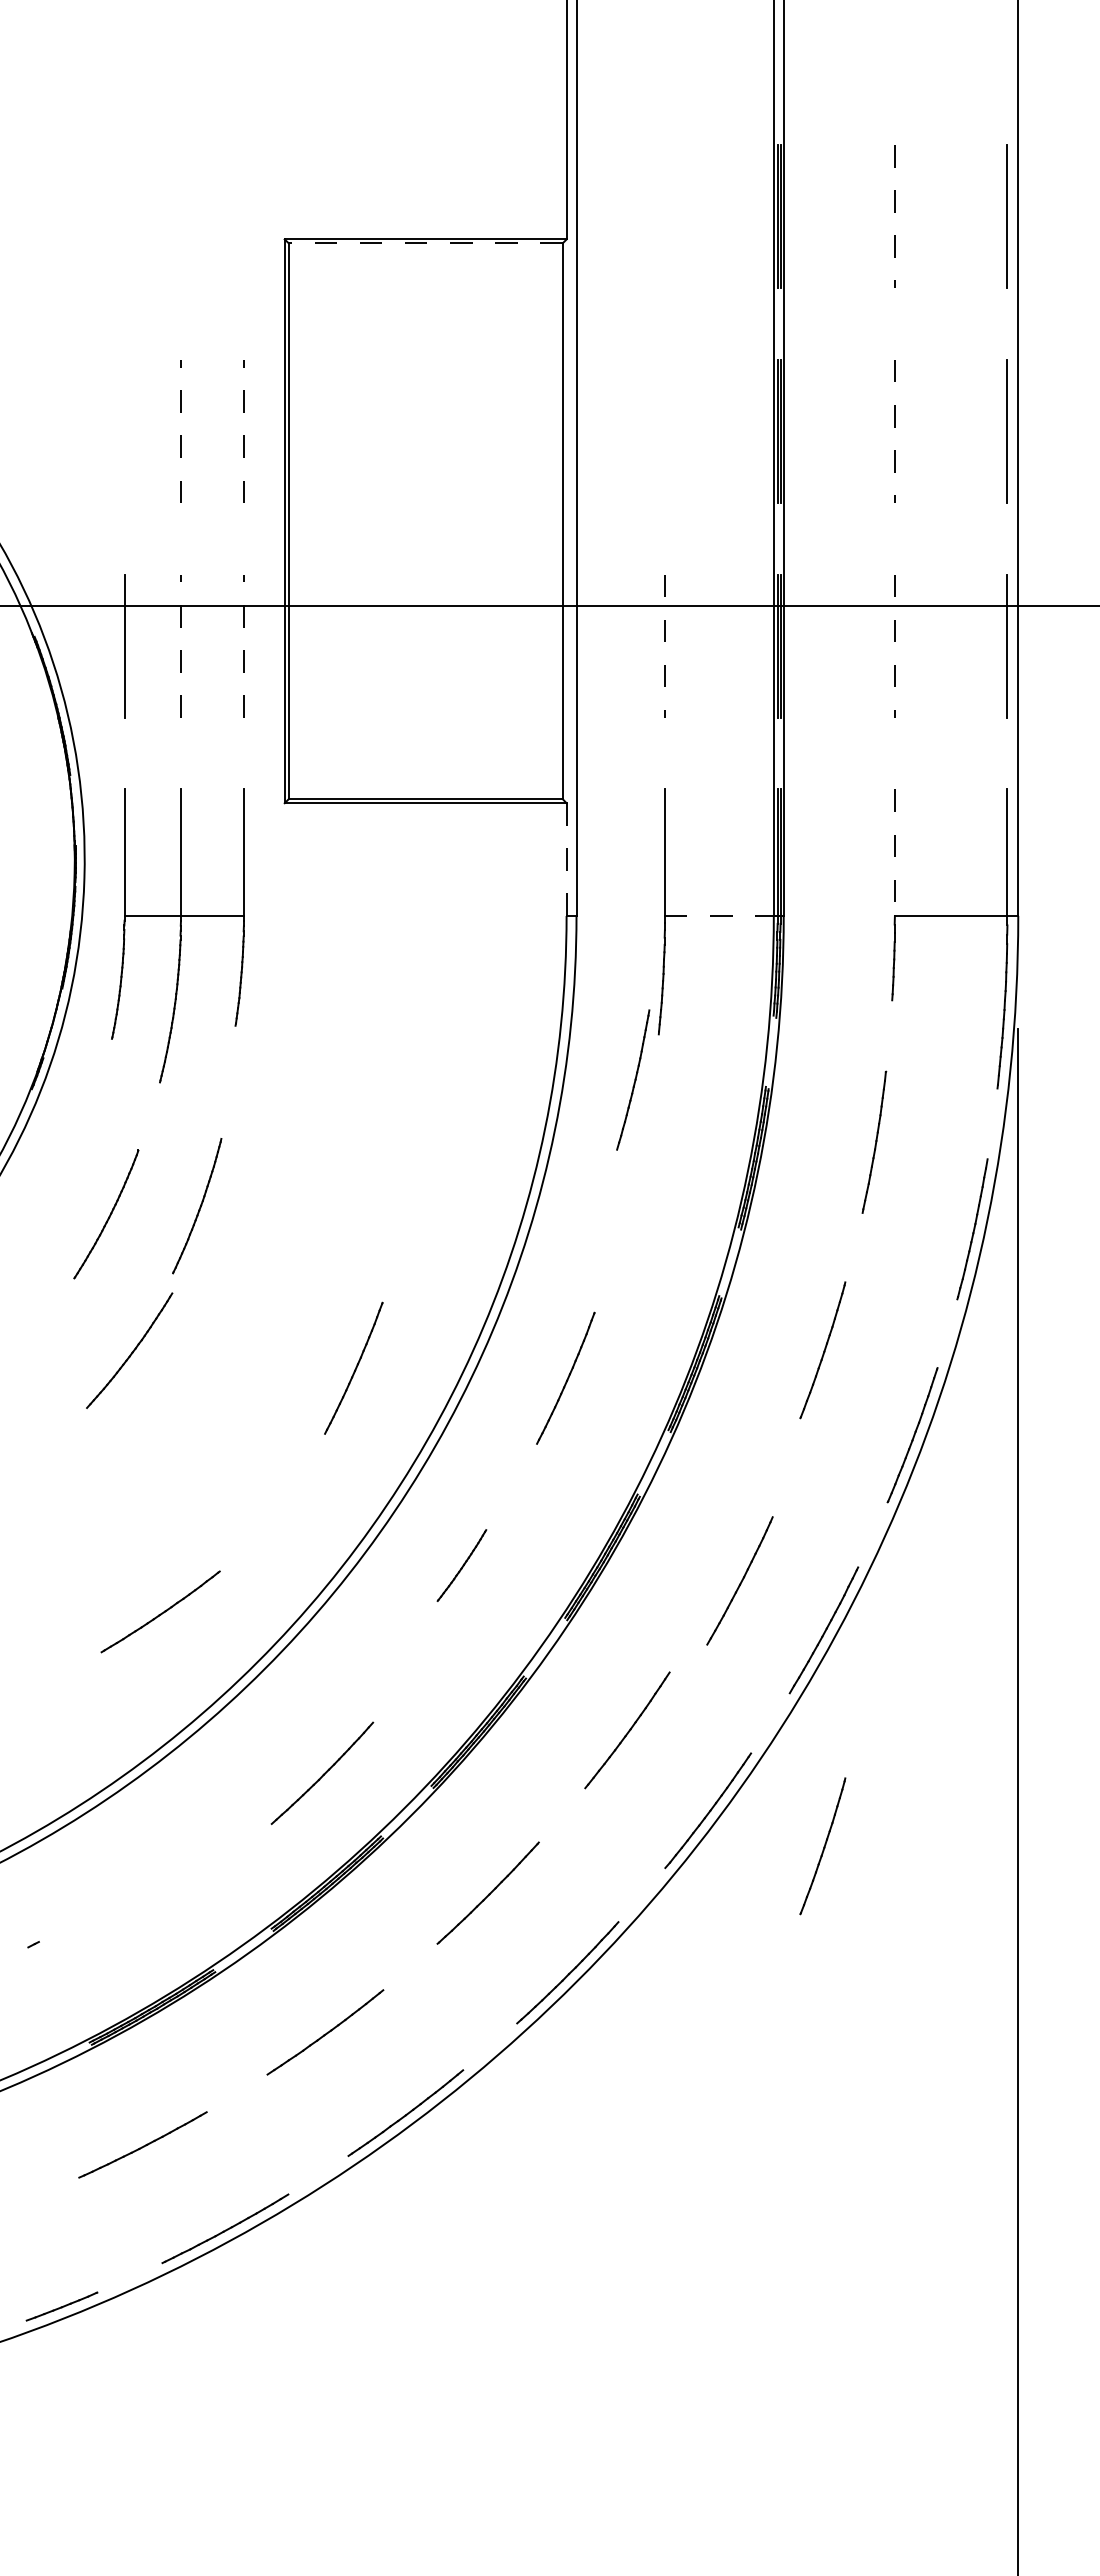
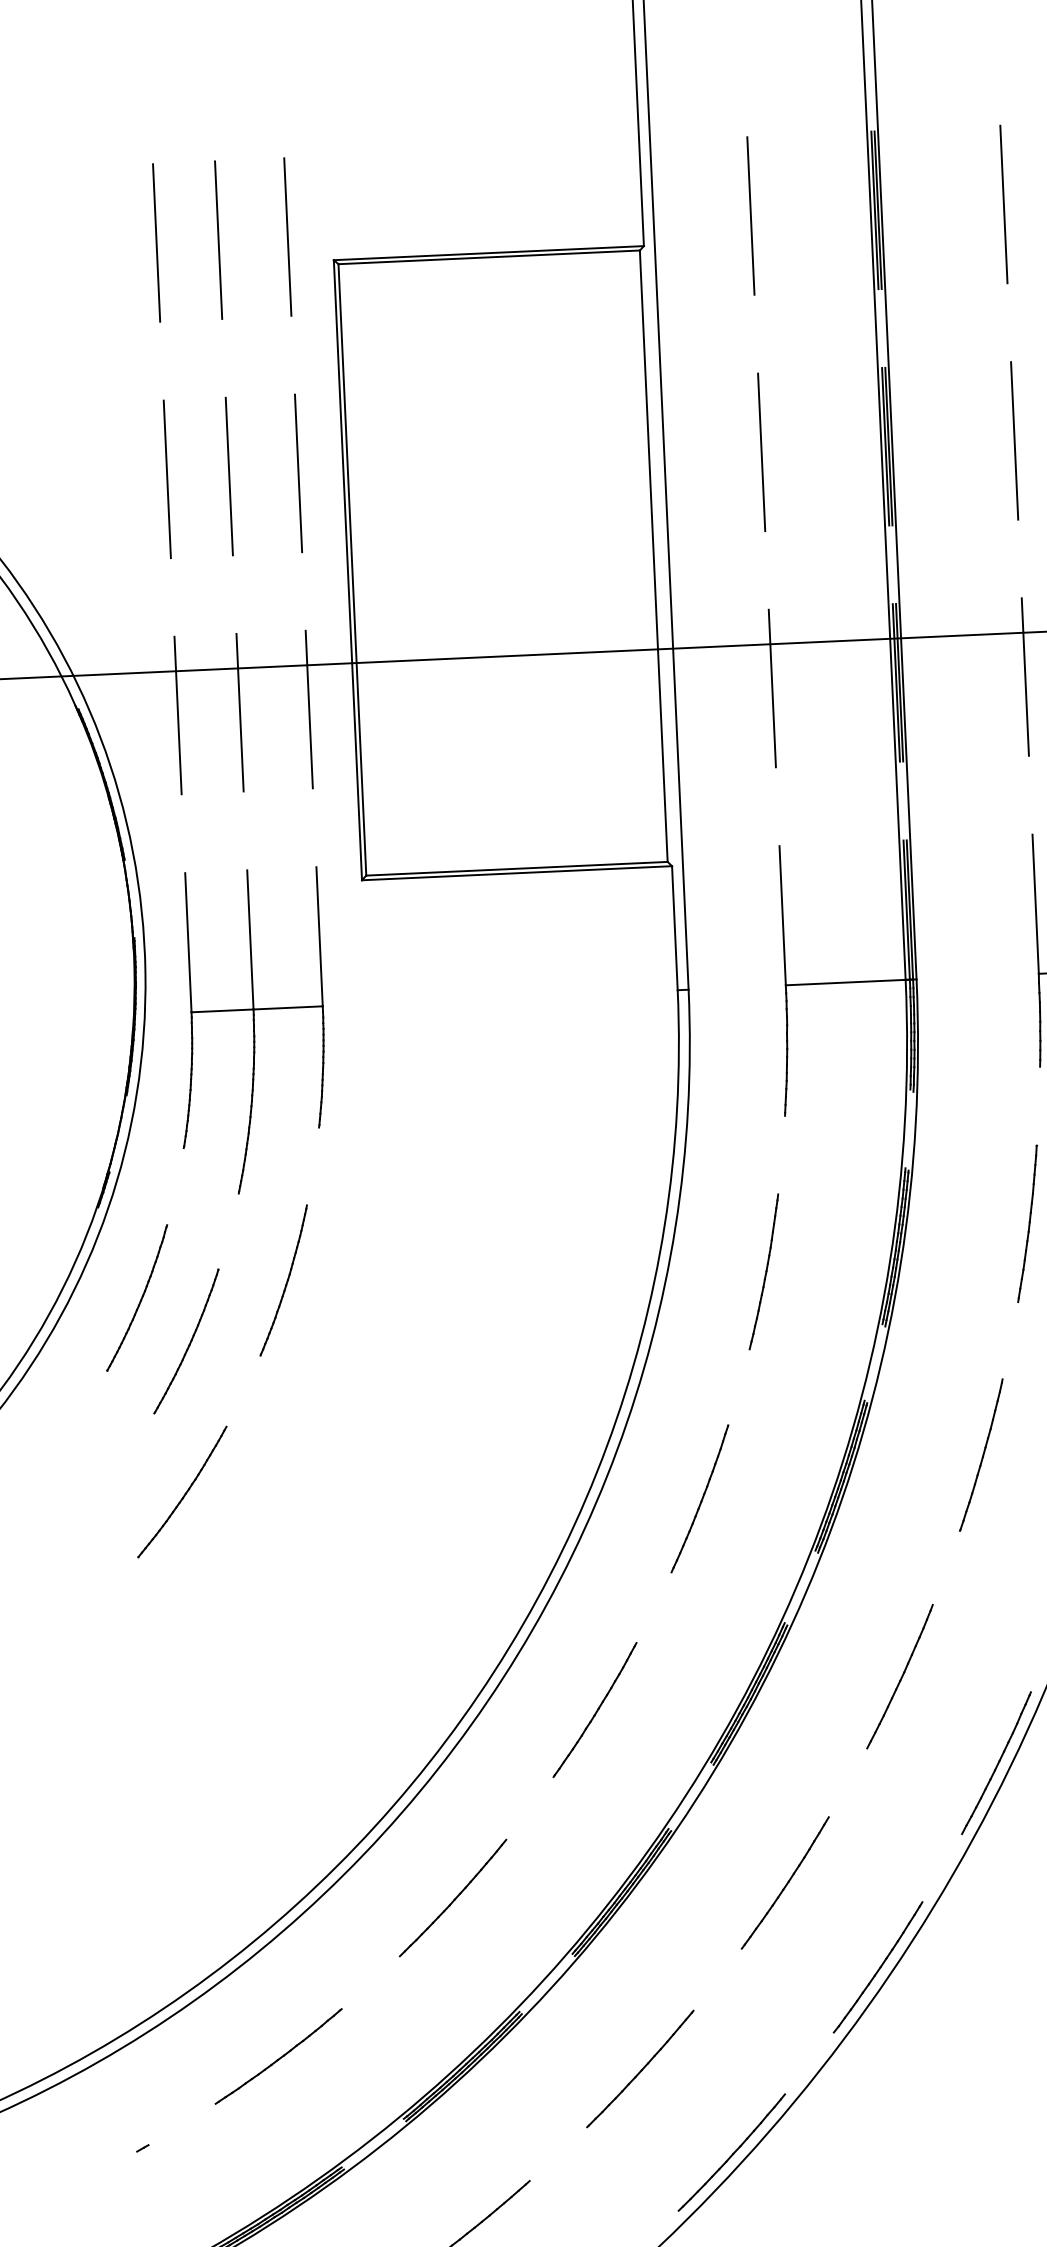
line: (124, 216) -> (156, 242), added
line: (181, 216) -> (219, 240), added
line: (243, 216) -> (287, 236), added
line: (664, 216) -> (750, 215), added
line: (894, 216) -> (1003, 204), dashed -> solid
line: (425, 243) -> (488, 257), dashed -> solid
line: (124, 431) -> (167, 479), added
line: (181, 431) -> (229, 476), dashed -> solid
line: (243, 431) -> (298, 473), dashed -> solid
line: (664, 431) -> (761, 452), added
line: (894, 431) -> (1014, 440), dashed -> solid
line: (181, 646) -> (240, 713), dashed -> solid
line: (243, 646) -> (308, 709), dashed -> solid
line: (664, 646) -> (771, 688), dashed -> solid
line: (894, 646) -> (1024, 677), dashed -> solid
line: (894, 853) -> (1035, 905), dashed -> solid
line: (566, 859) -> (674, 928), dashed -> solid
line: (721, 915) -> (848, 981), dashed -> solid
part: (633, 1079) -> (764, 1271), moved
part: (63, 1172) -> (137, 1297), added
part: (197, 1206) -> (284, 1280), moved
part: (129, 1350) -> (182, 1491), moved
part: (353, 1367) -> (465, 1497), removed
part: (461, 1565) -> (594, 1709), size x1.67
part: (739, 1580) -> (899, 1676), moved
part: (160, 1611) -> (278, 2056), moved
part: (322, 1772) -> (453, 1897), moved
part: (822, 1846) -> (1005, 2000), removed

